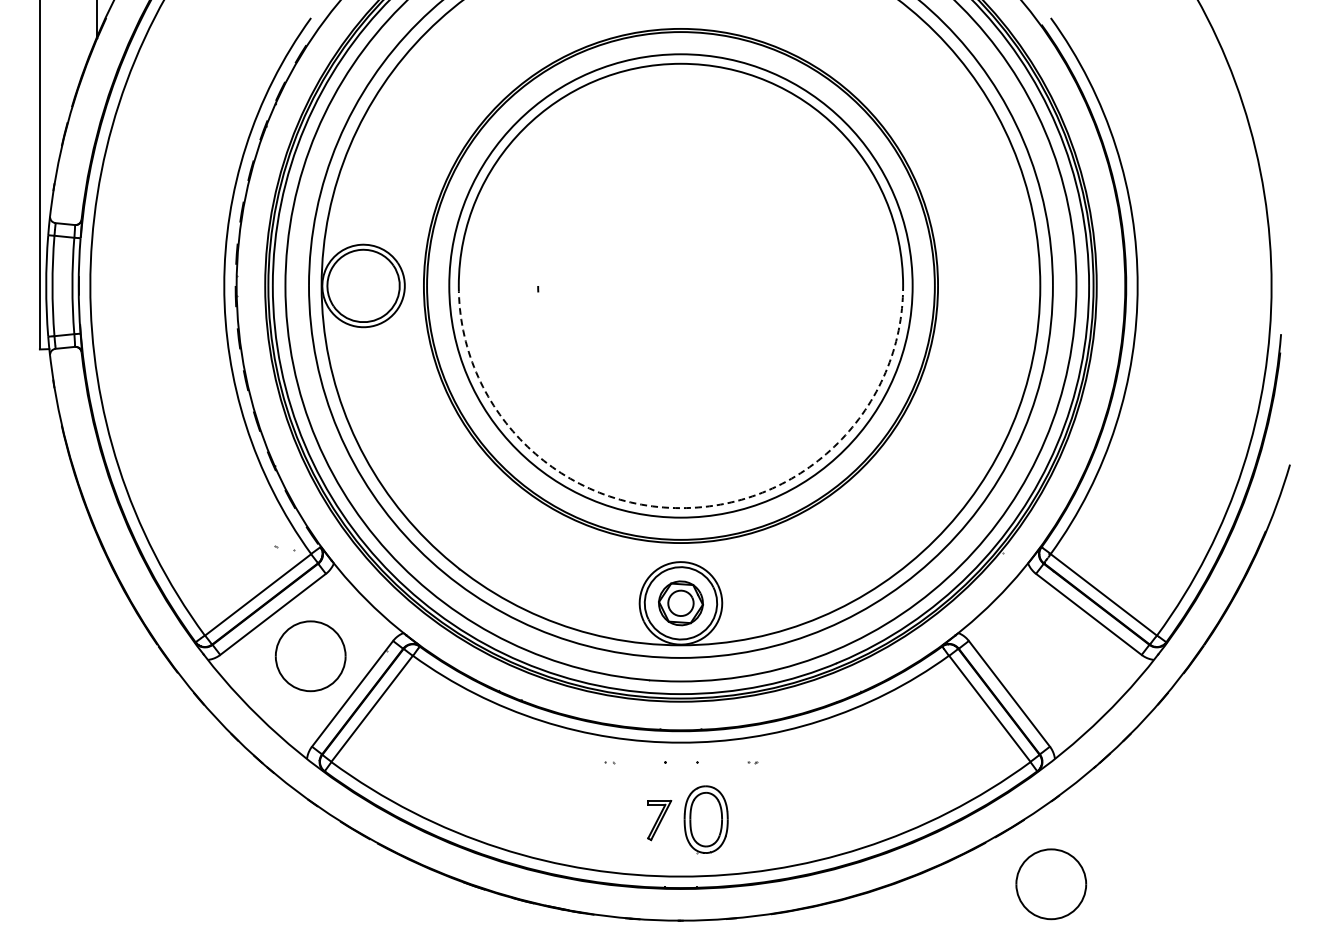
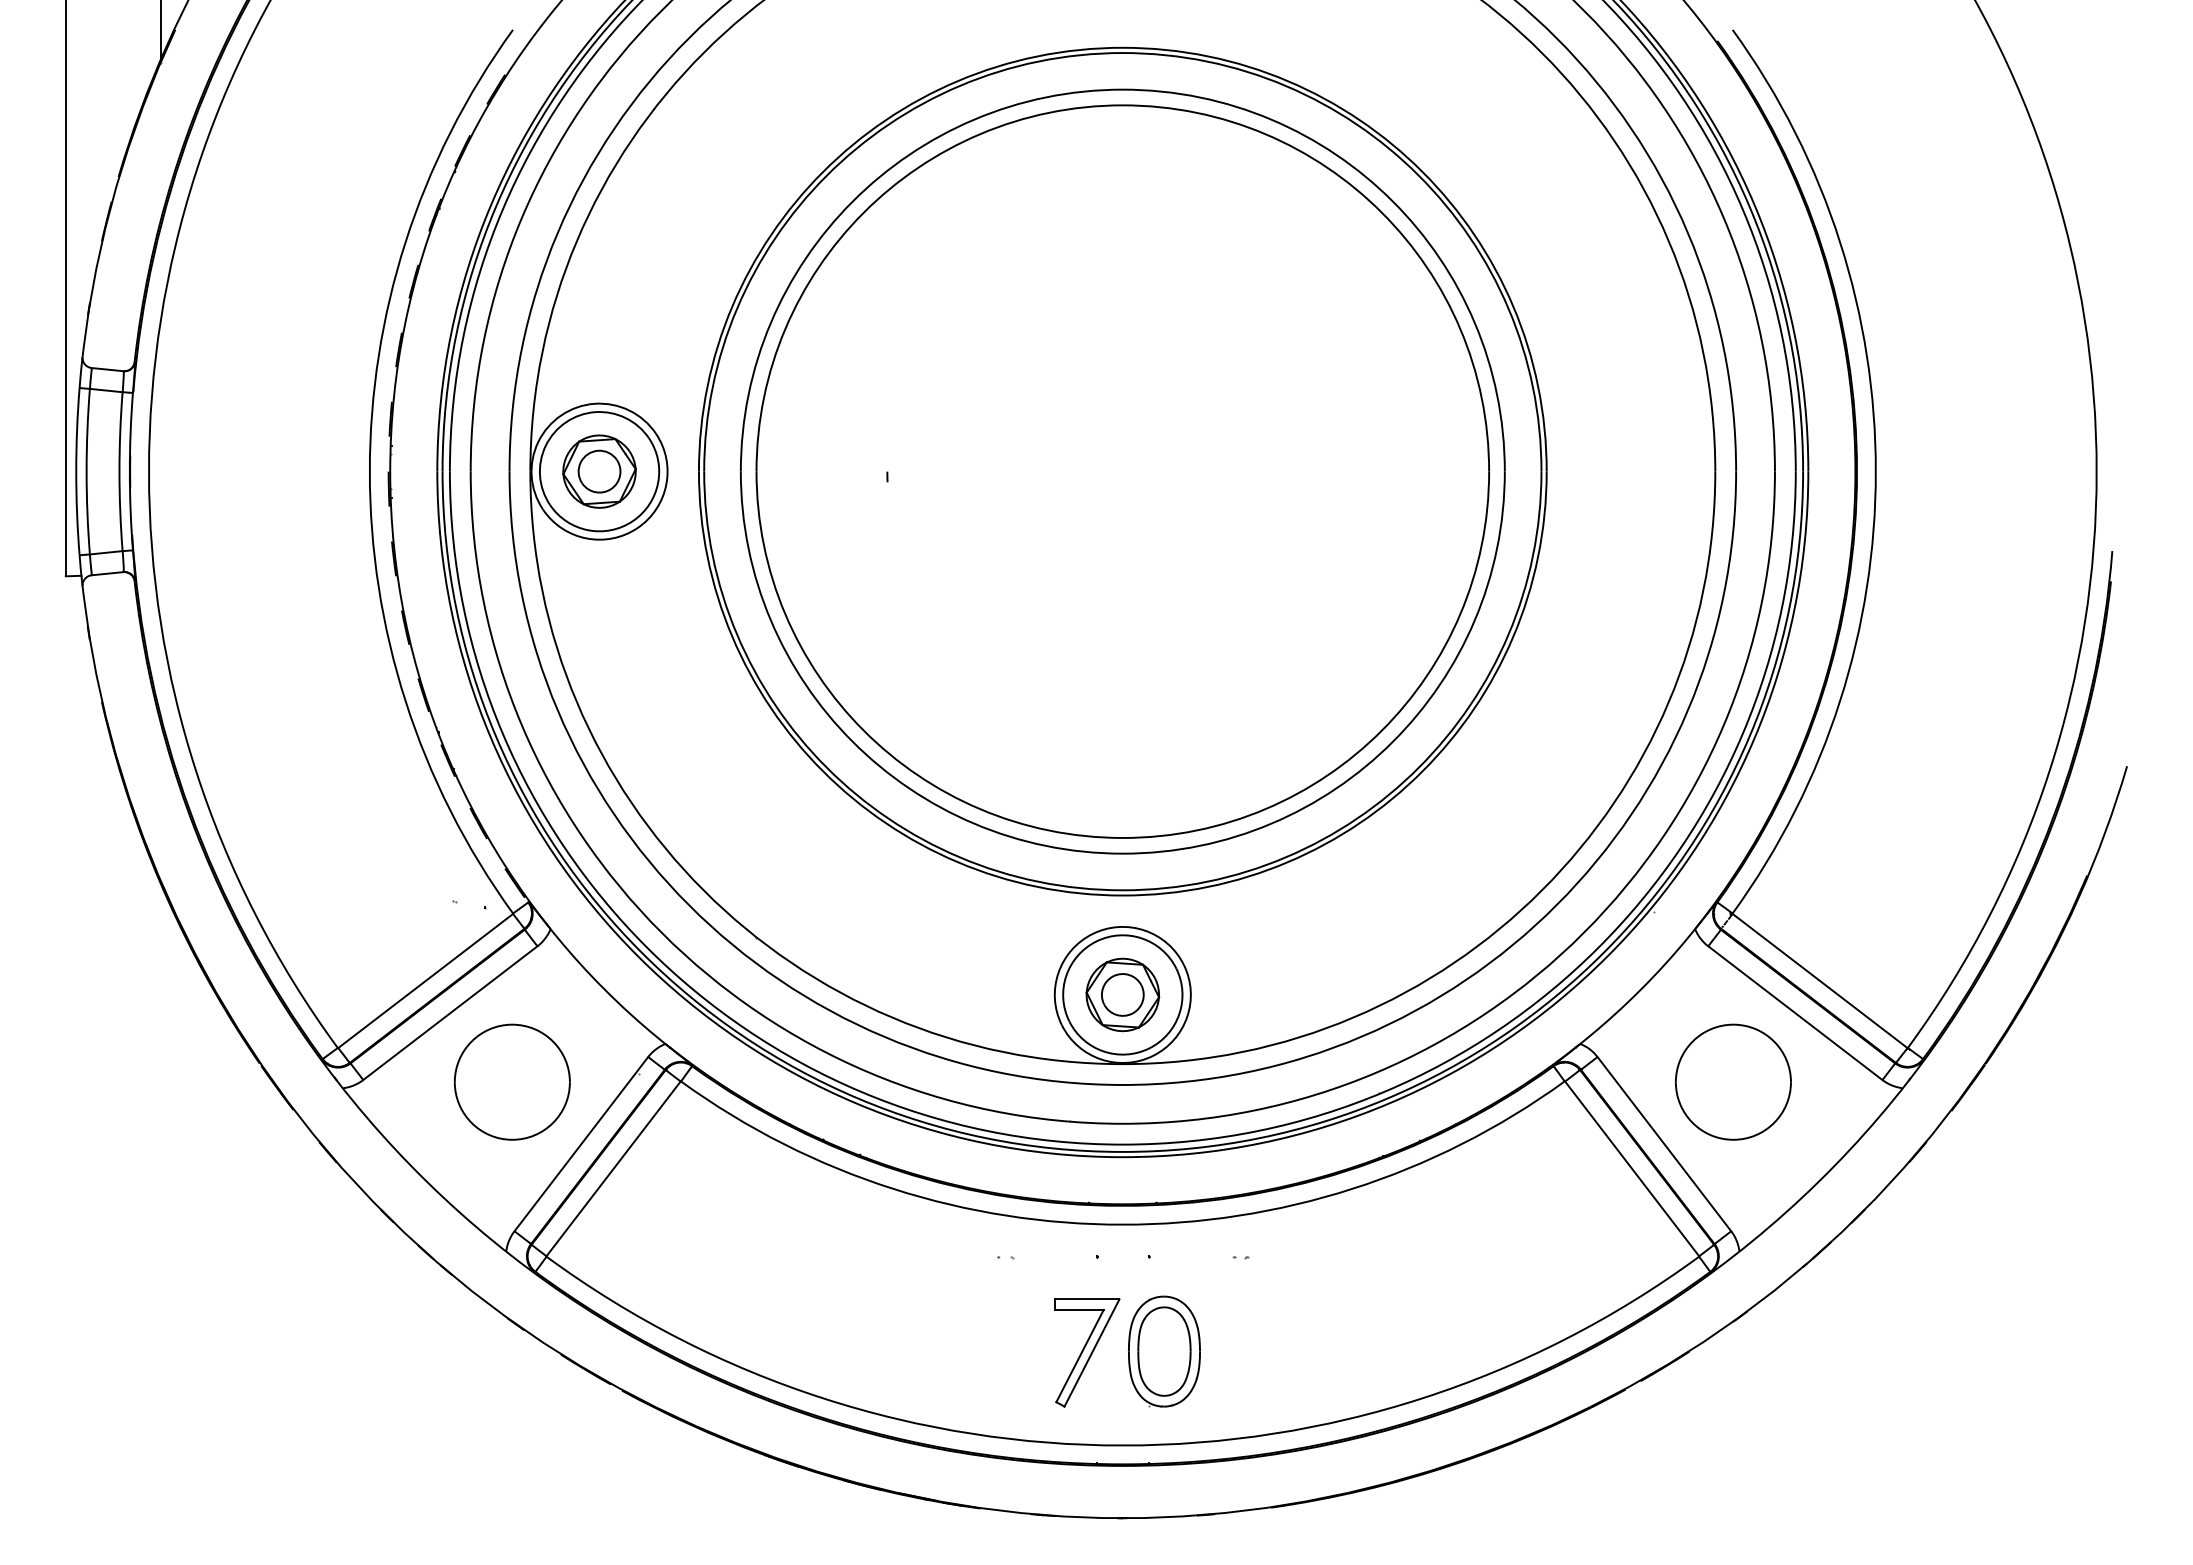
part: (363, 285) -> (599, 470), added
arc: (680, 508) -> (1122, 838), dashed -> solid
part: (659, 820) -> (1087, 1352), size x1.67
part: (1051, 884) -> (1733, 1082), moved

